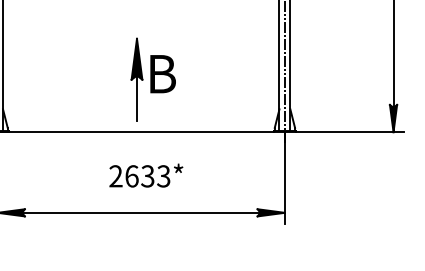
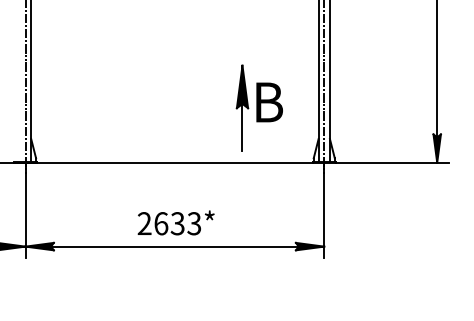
part: (152, 79) -> (258, 107), moved
text: (145, 175) -> (175, 222), moved

